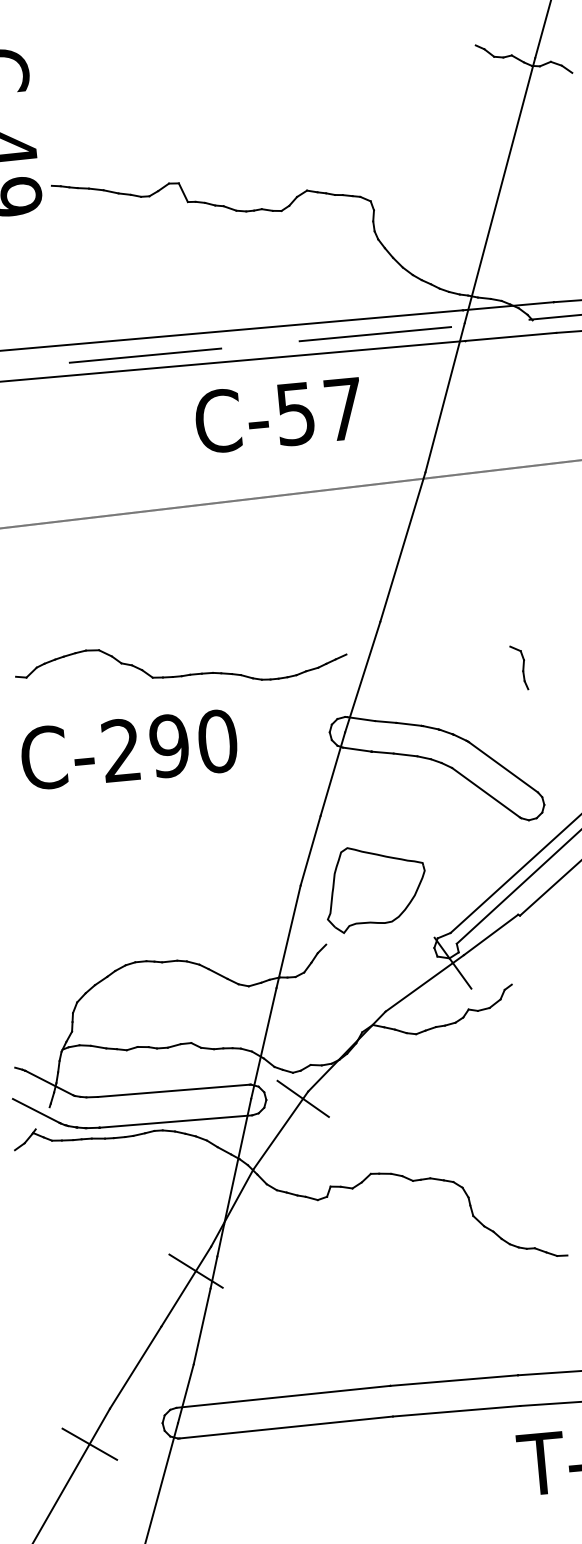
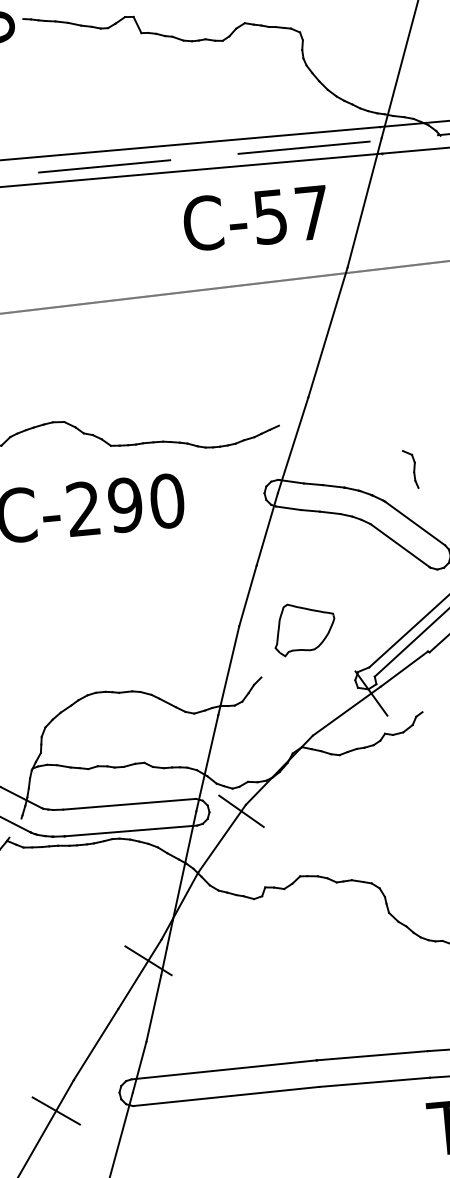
text: (276, 414) -> (253, 217), moved
part: (519, 667) -> (410, 469), moved
part: (376, 890) -> (305, 630), size x0.7

